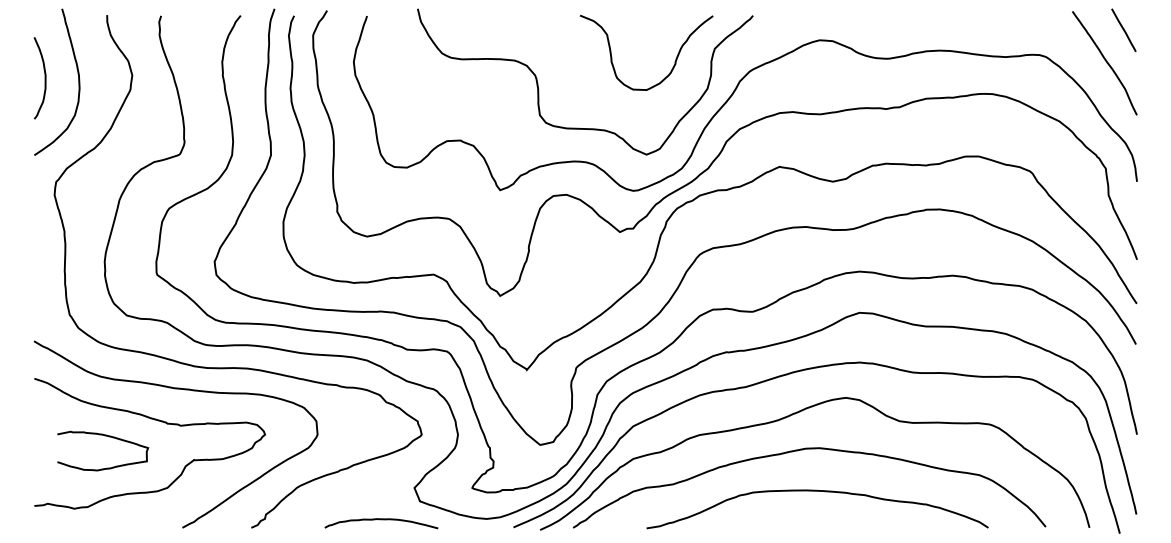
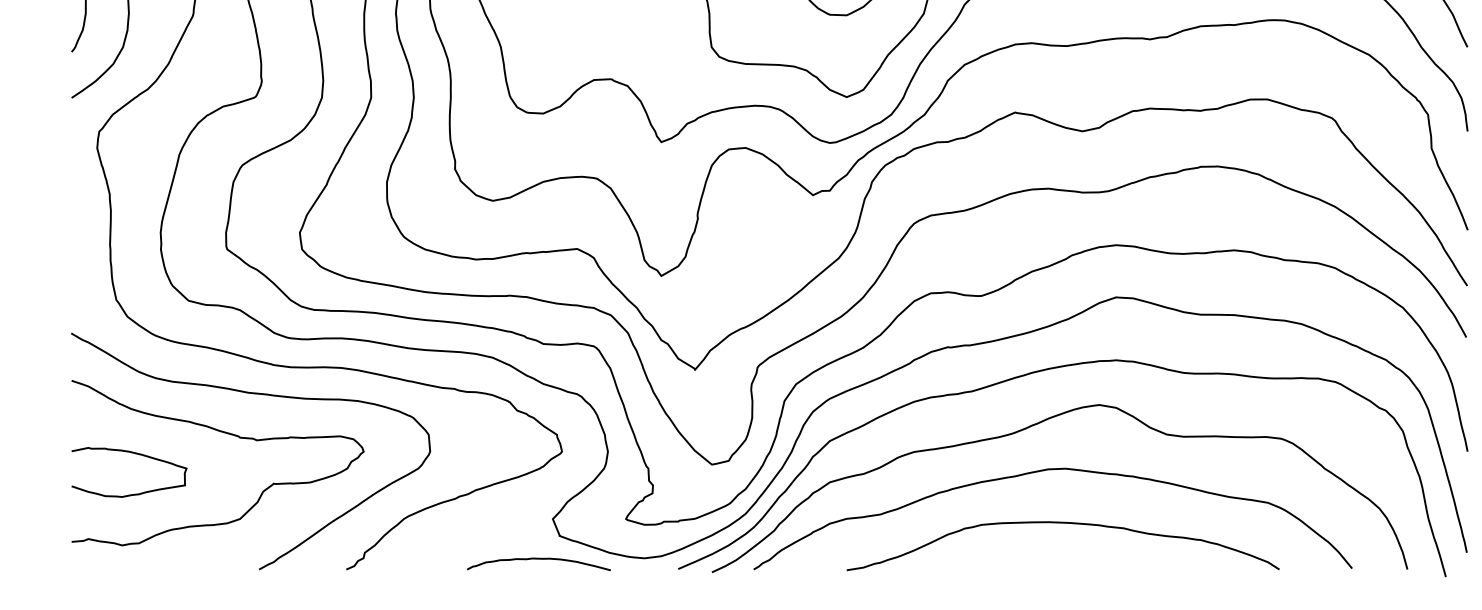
curve: (104, 436) -> (131, 453), moved
curve: (381, 520) -> (538, 560), moved

